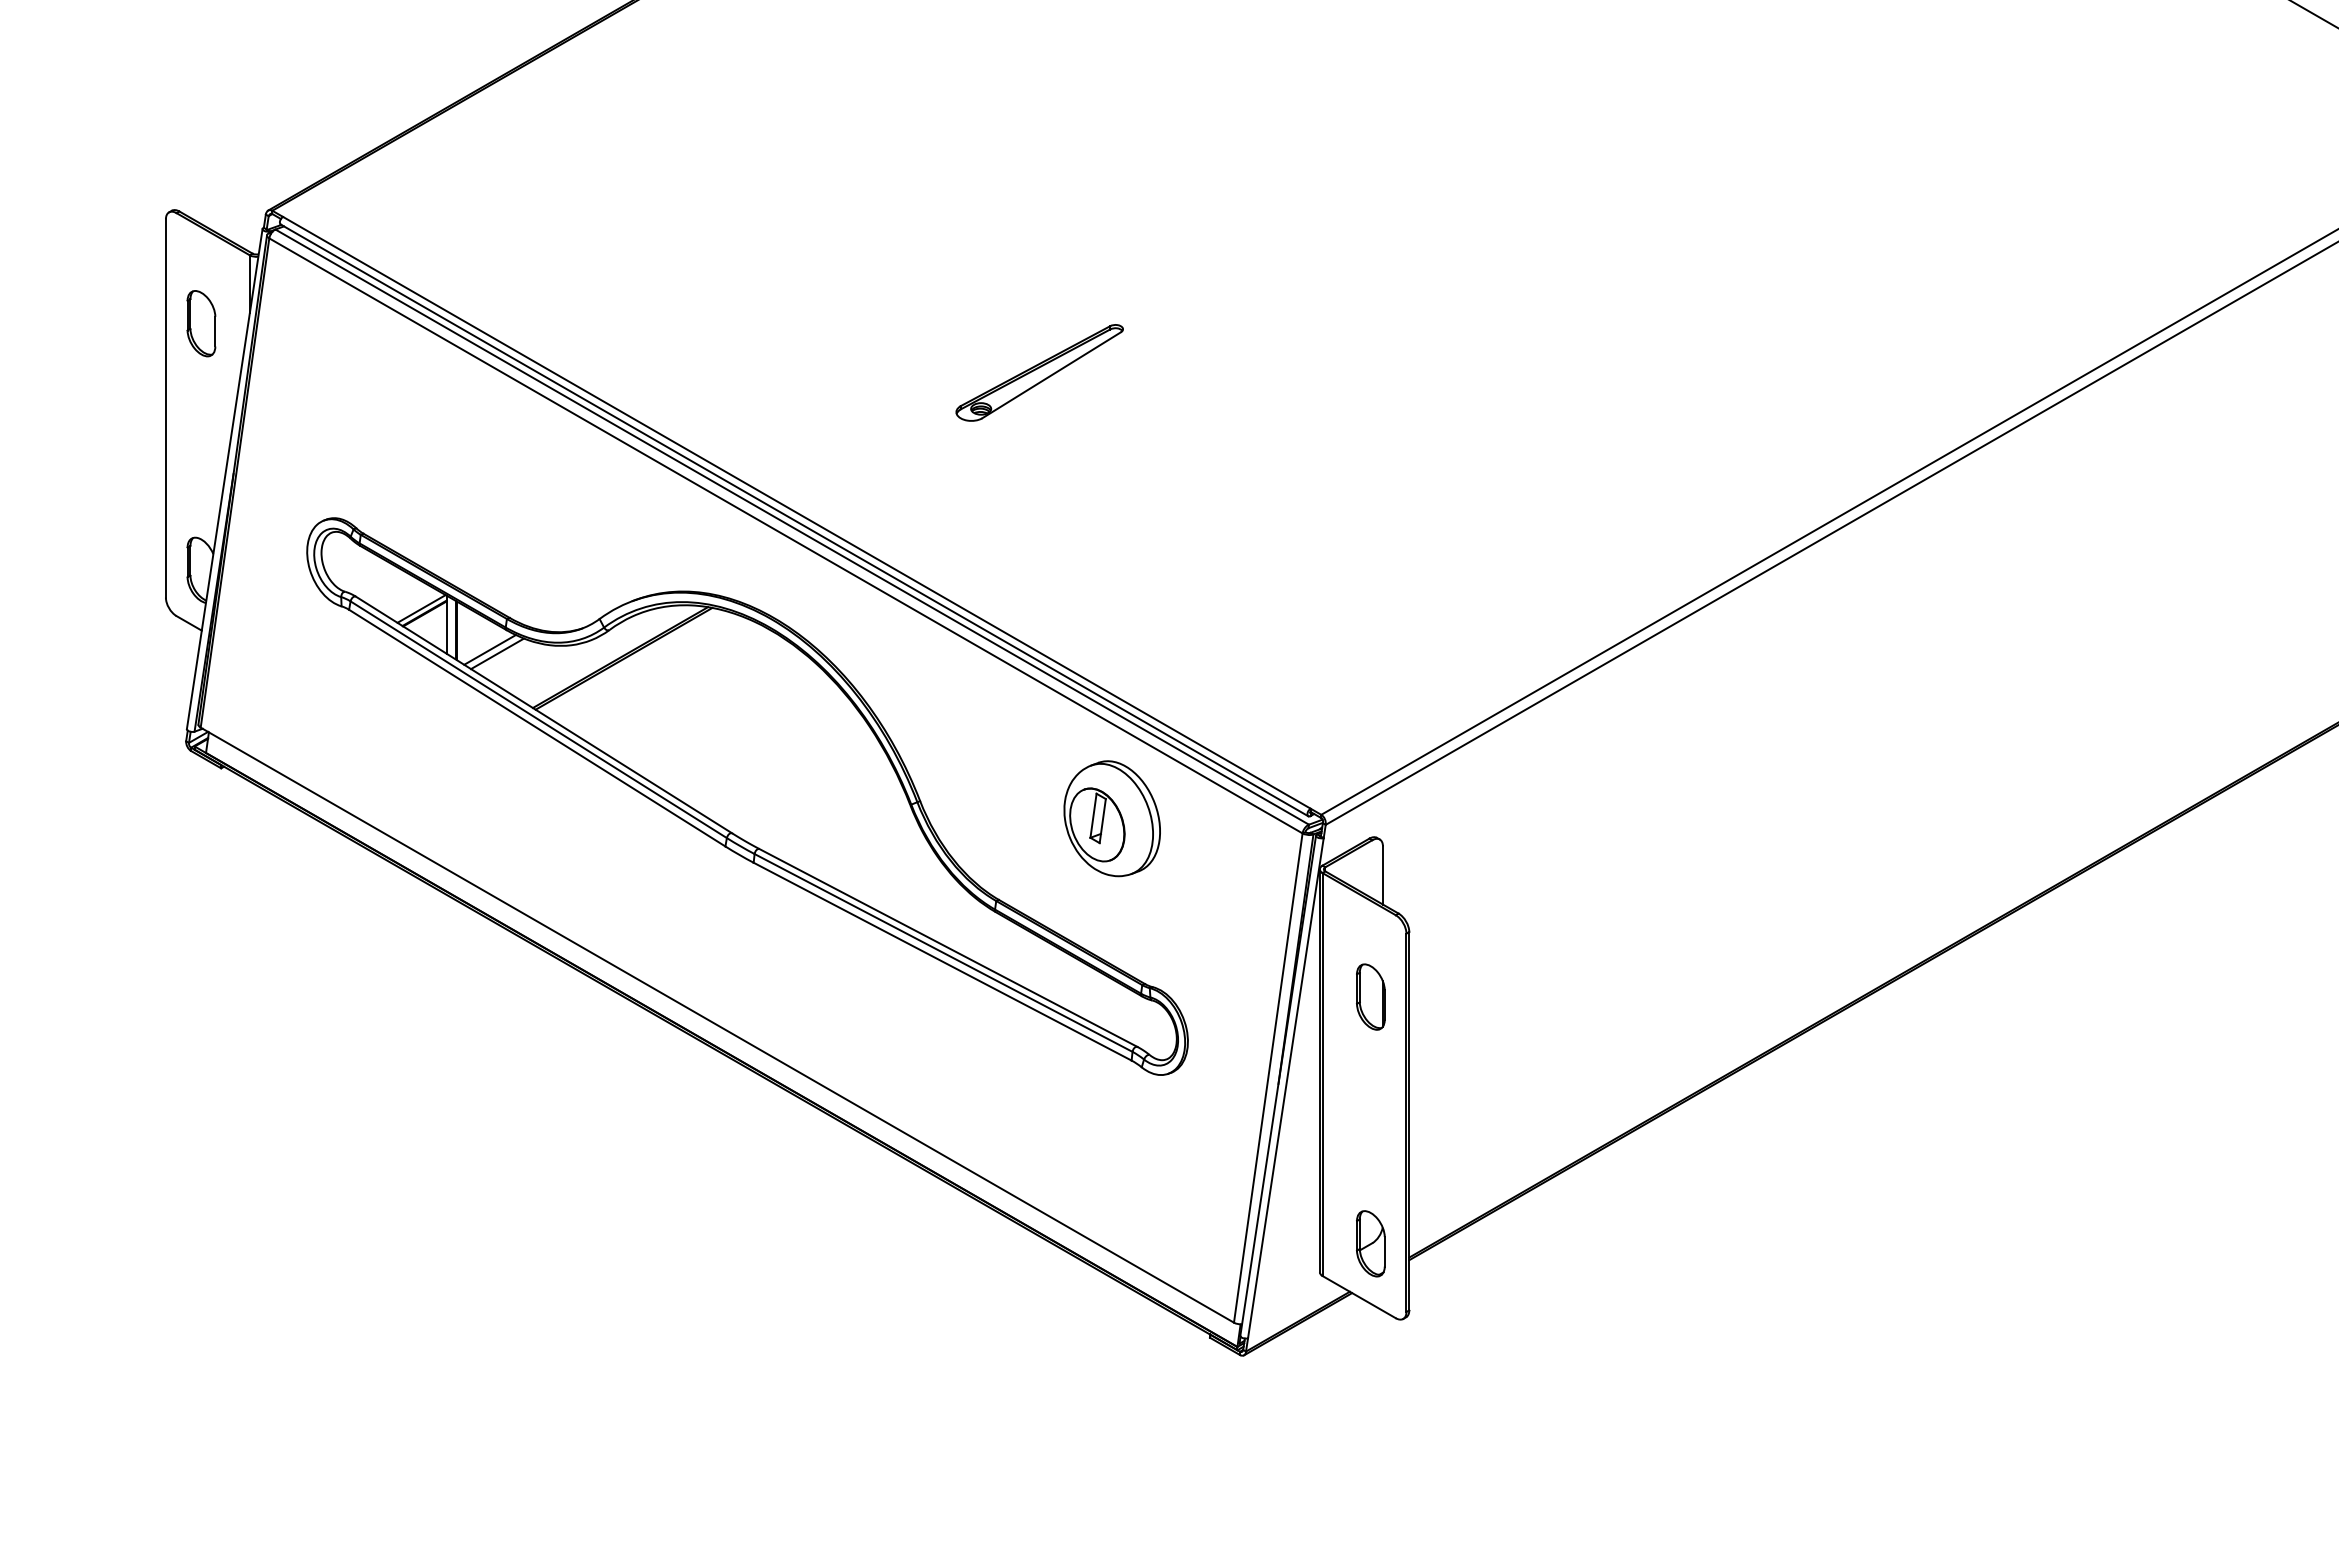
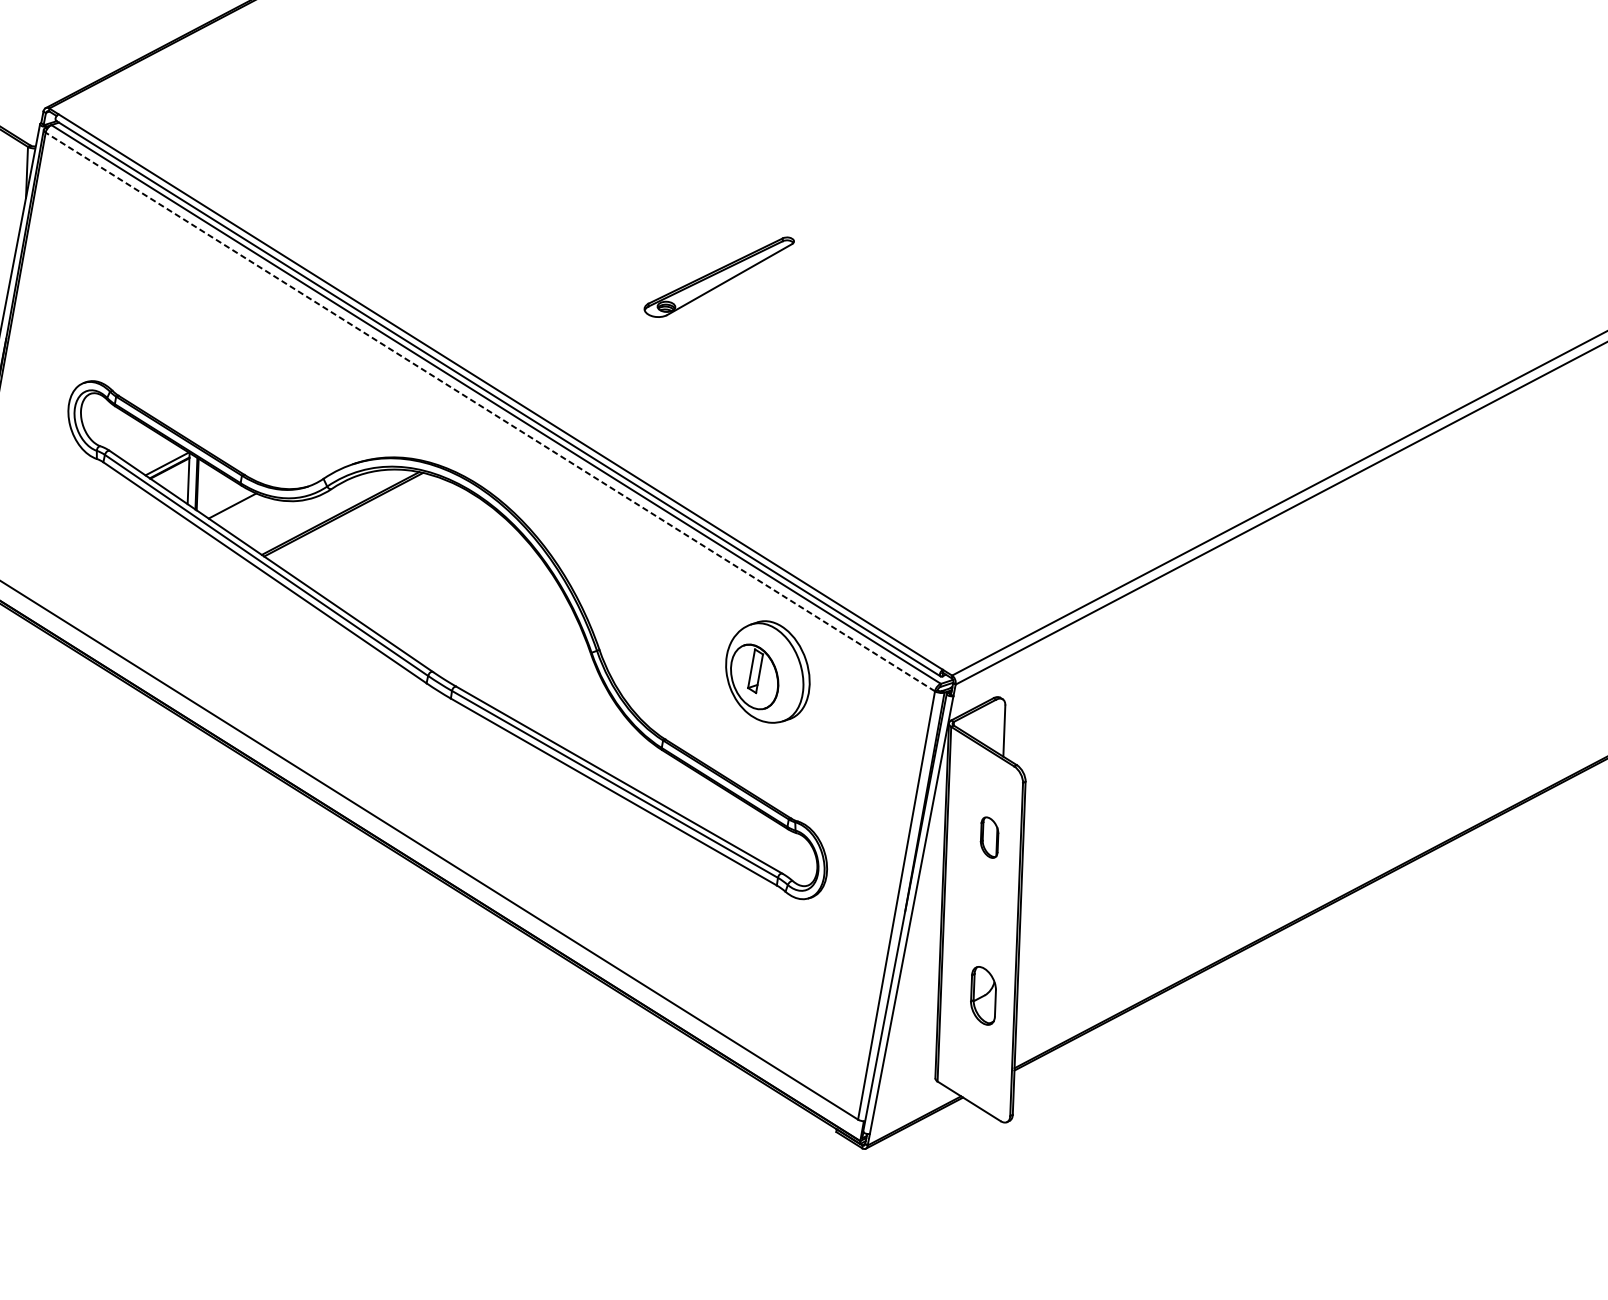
line: (785, 535) -> (489, 411), solid -> dashed
line: (489, 649) -> (225, 501), removed
part: (1370, 996) -> (989, 837), size x0.7
part: (1370, 1243) -> (983, 995), moved

